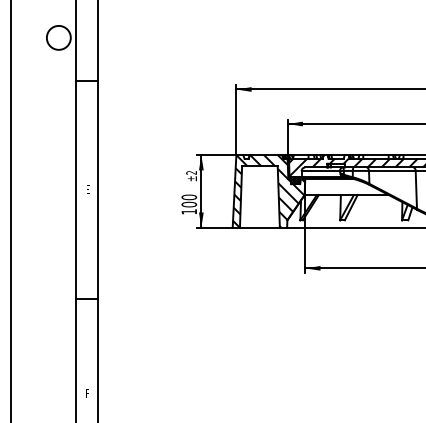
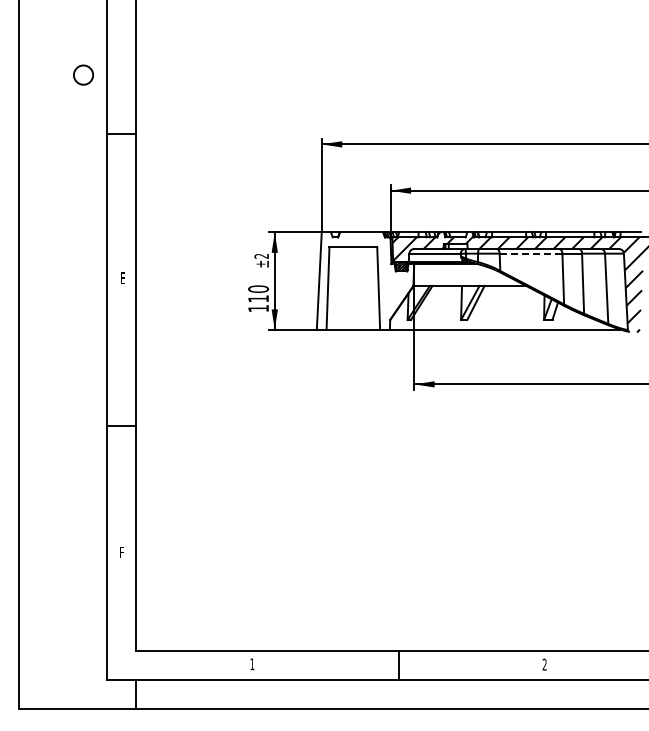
circle: (58, 38) -> (83, 75), size x0.6
line: (392, 170) -> (531, 253), solid -> dashed
hatch: (268, 190) -> (365, 280), removed
text: (189, 204) -> (258, 298), 100 -> 110

